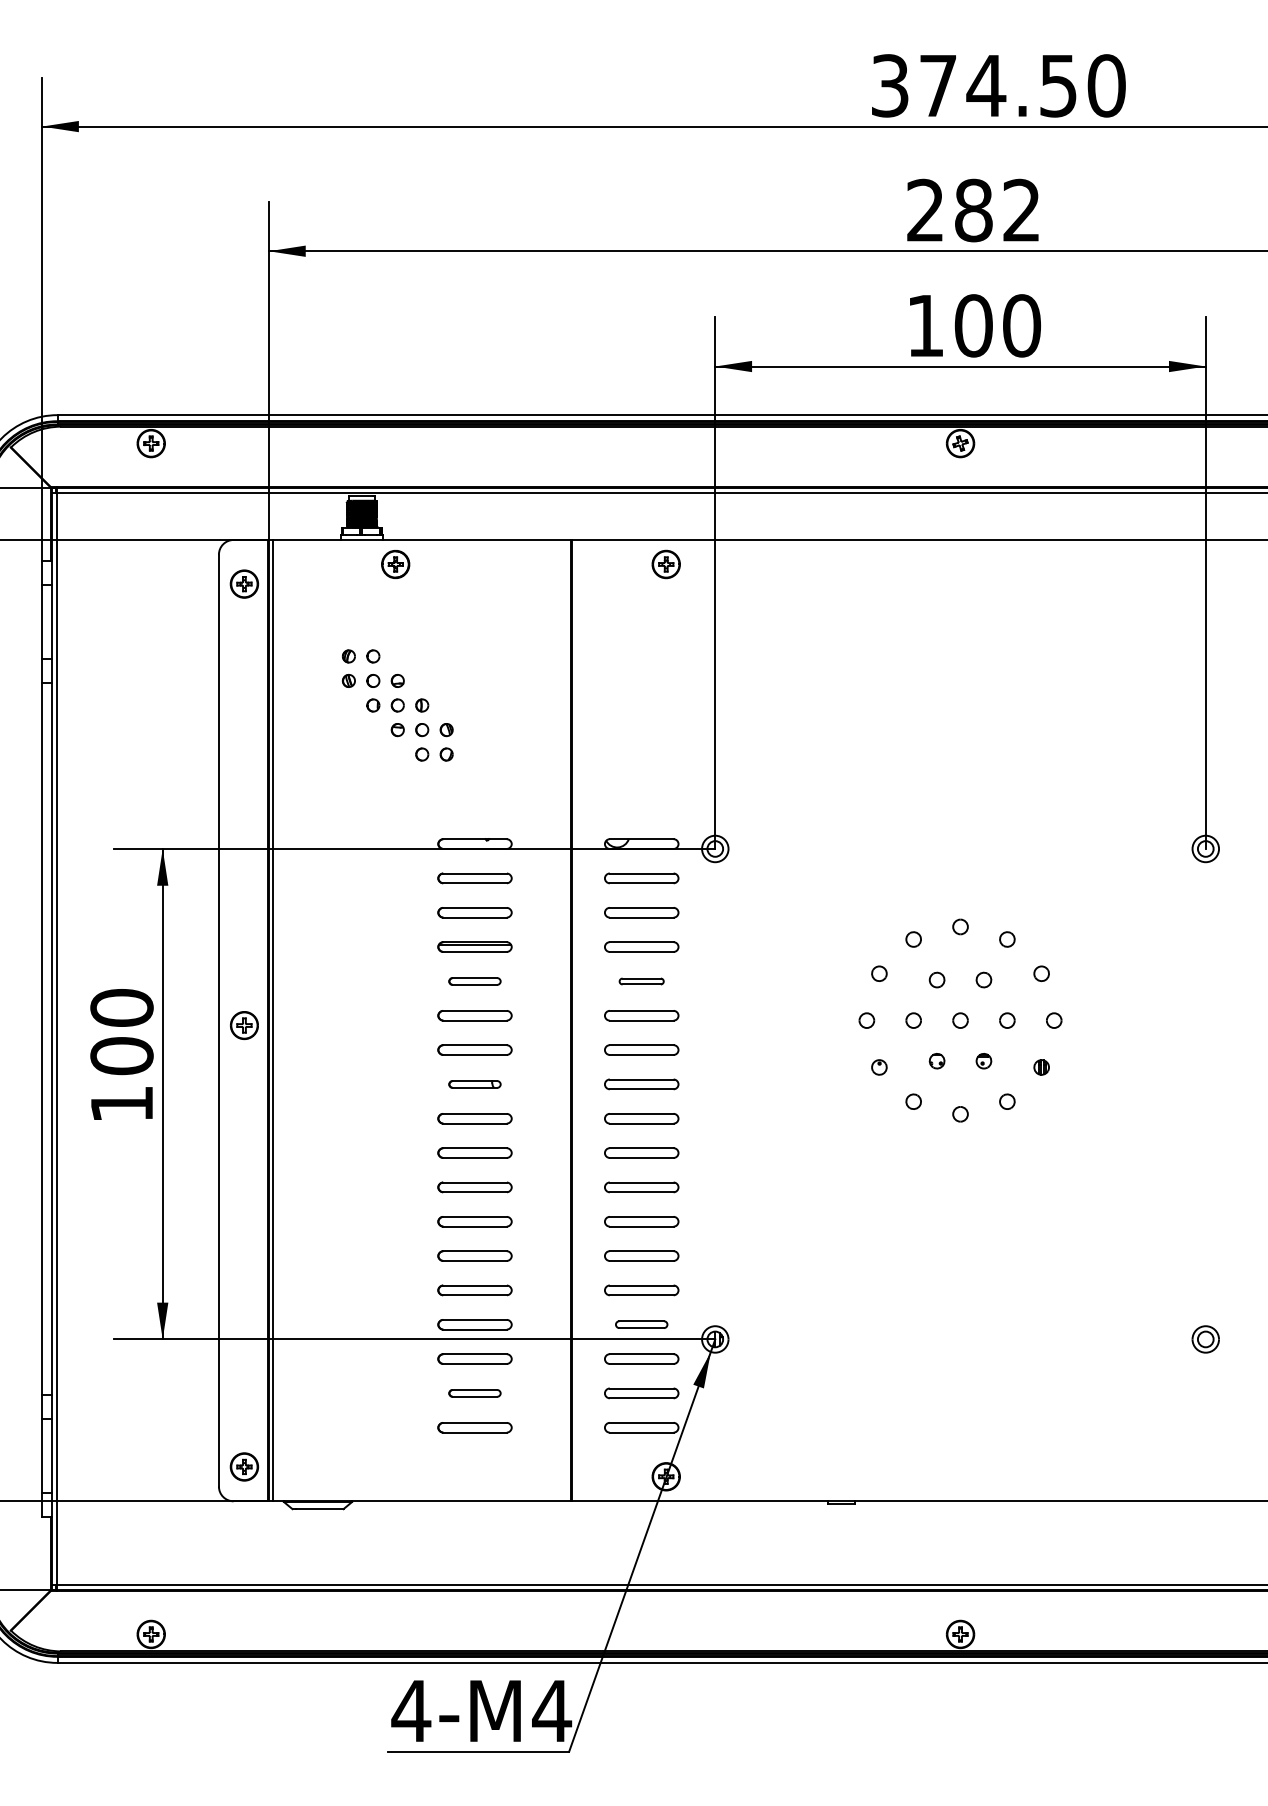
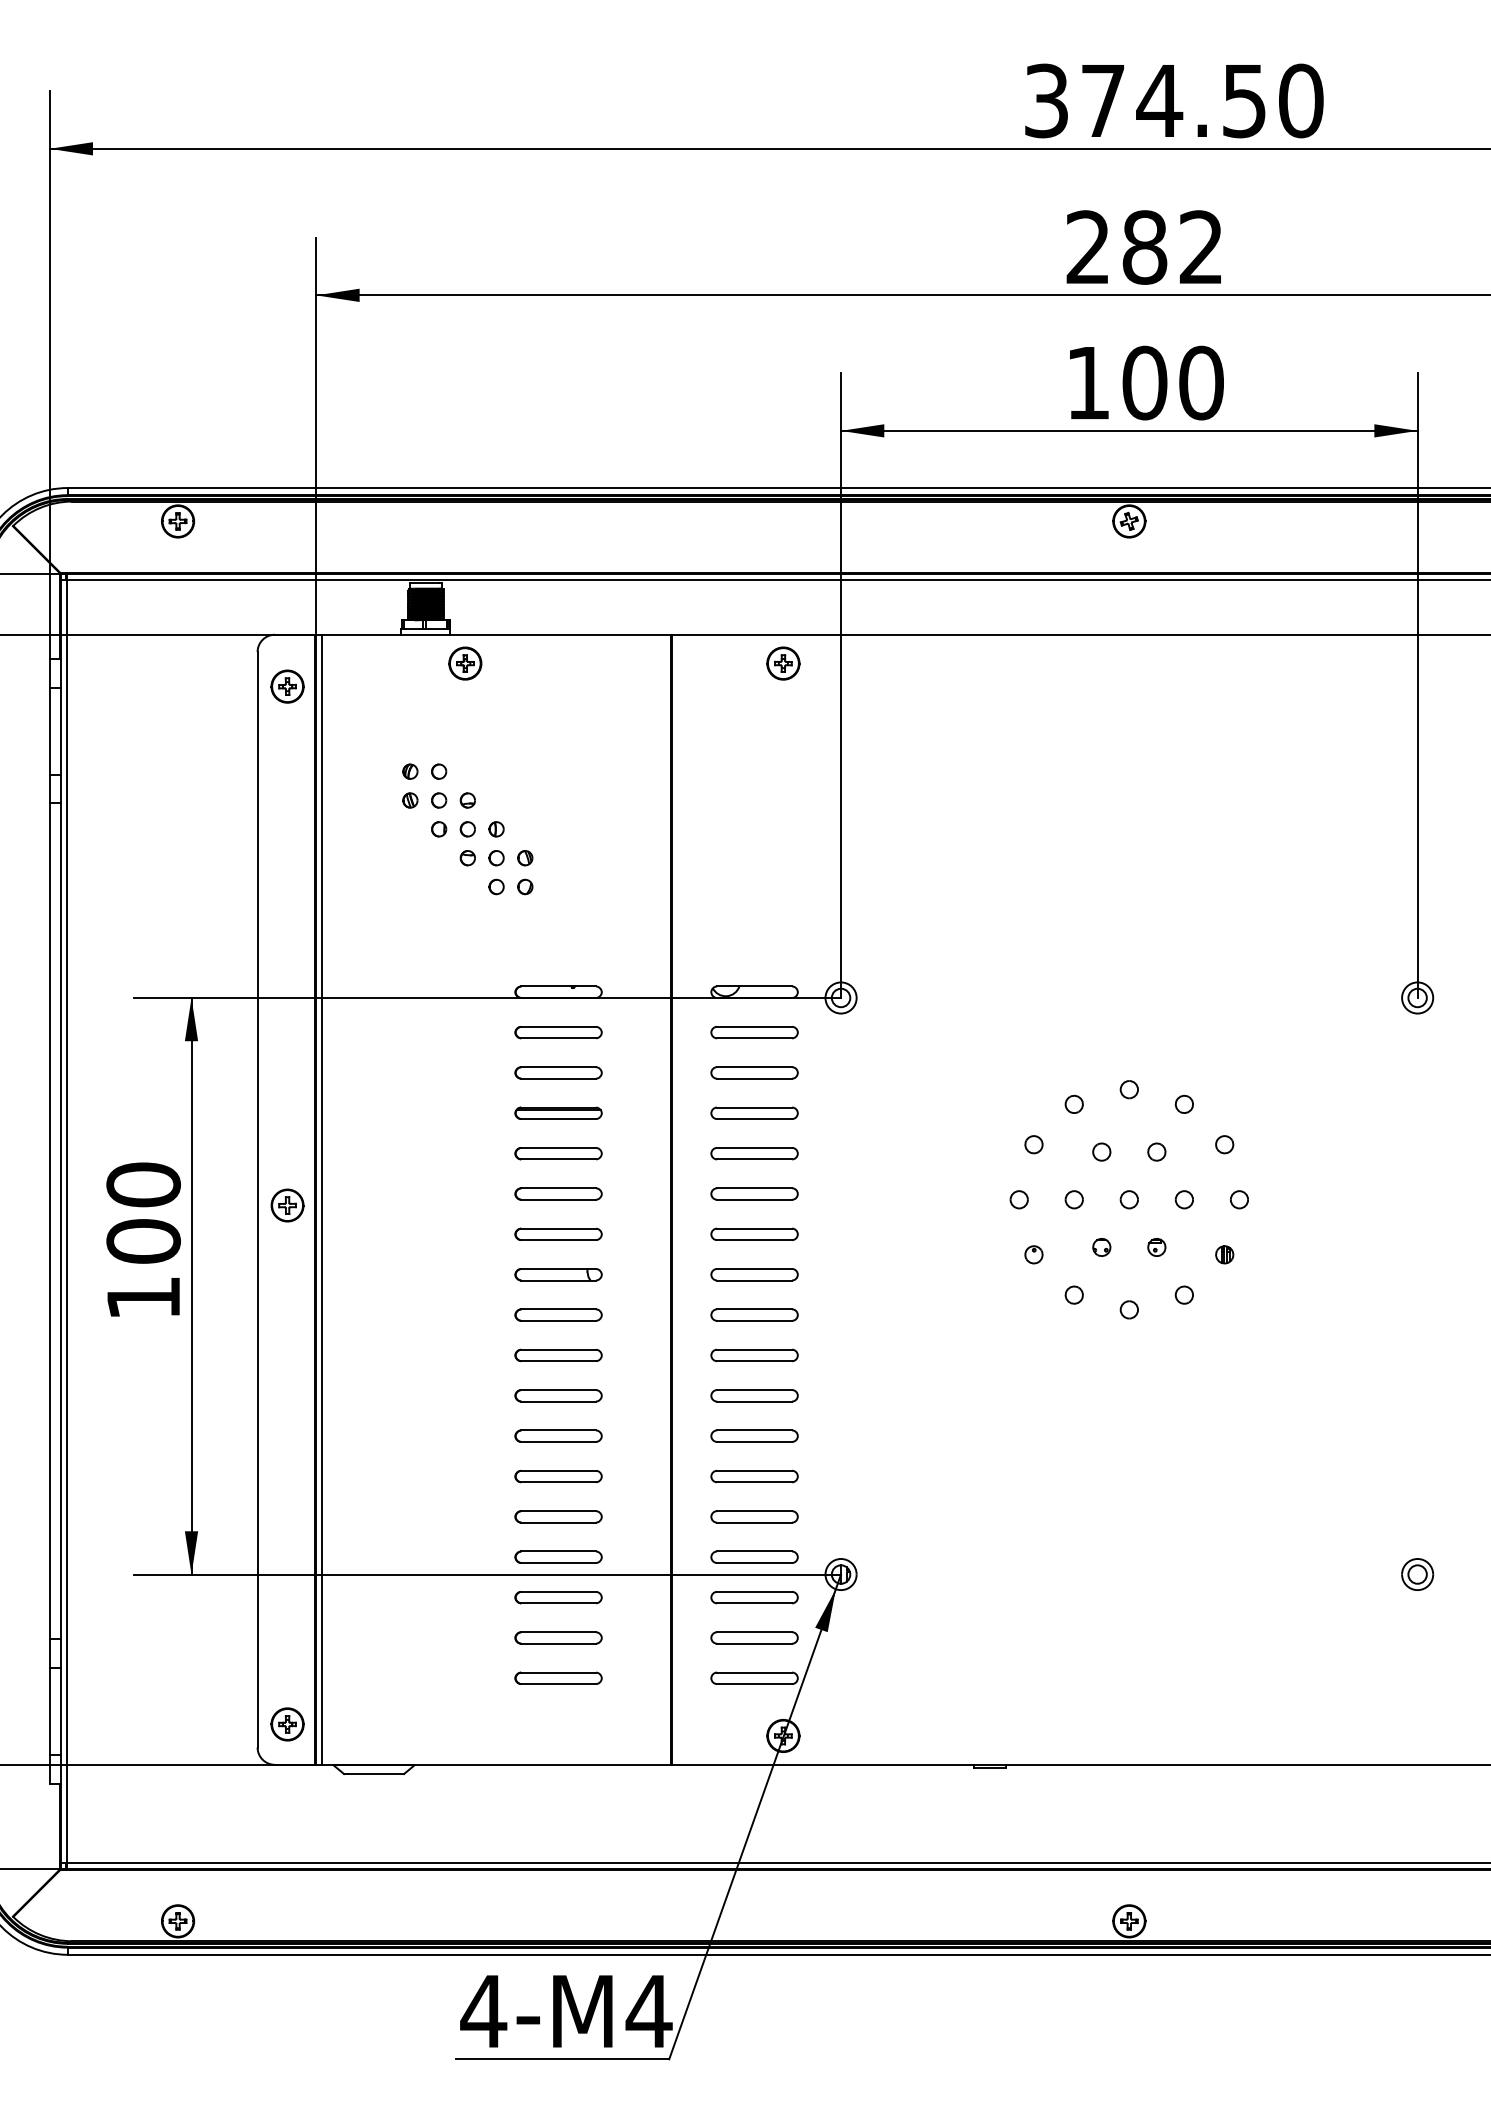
part: (474, 981) -> (558, 1153), size x1.43
part: (641, 981) -> (754, 1153), size x1.67
part: (474, 1084) -> (558, 1274), size x1.43
part: (641, 1324) -> (754, 1556), size x1.43
part: (474, 1393) -> (558, 1637), size x1.43

